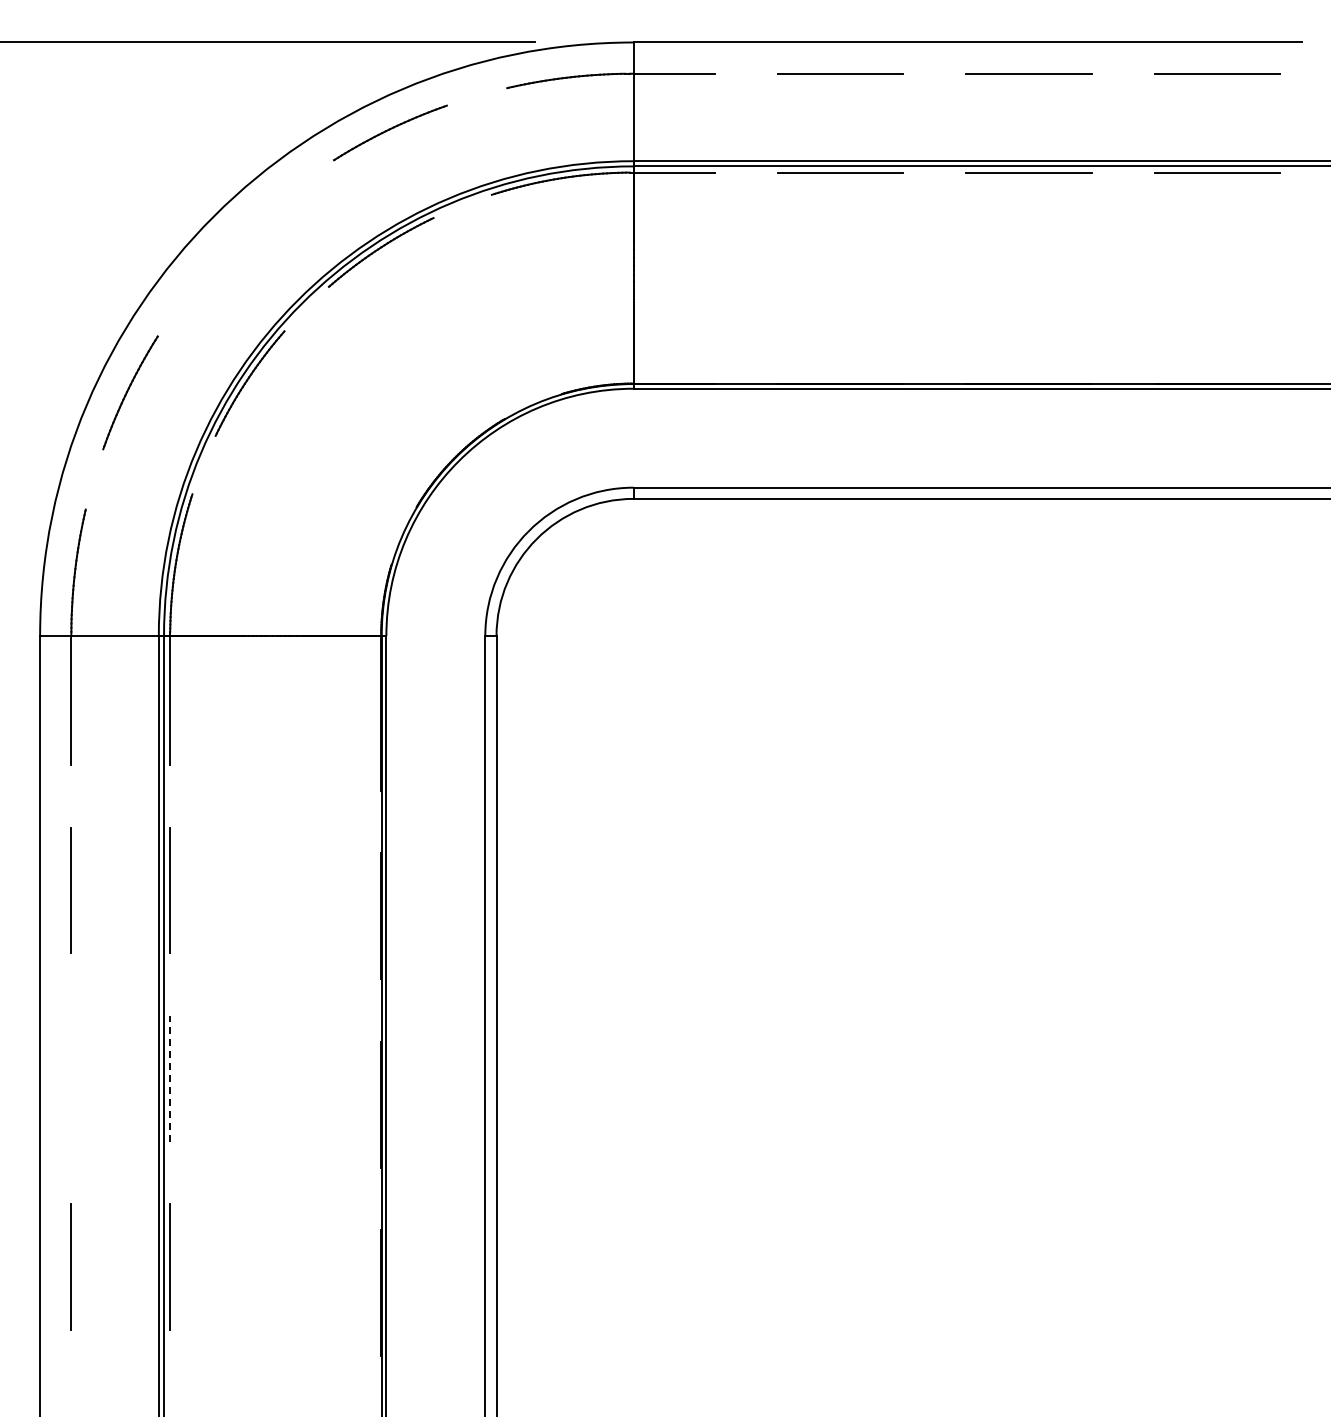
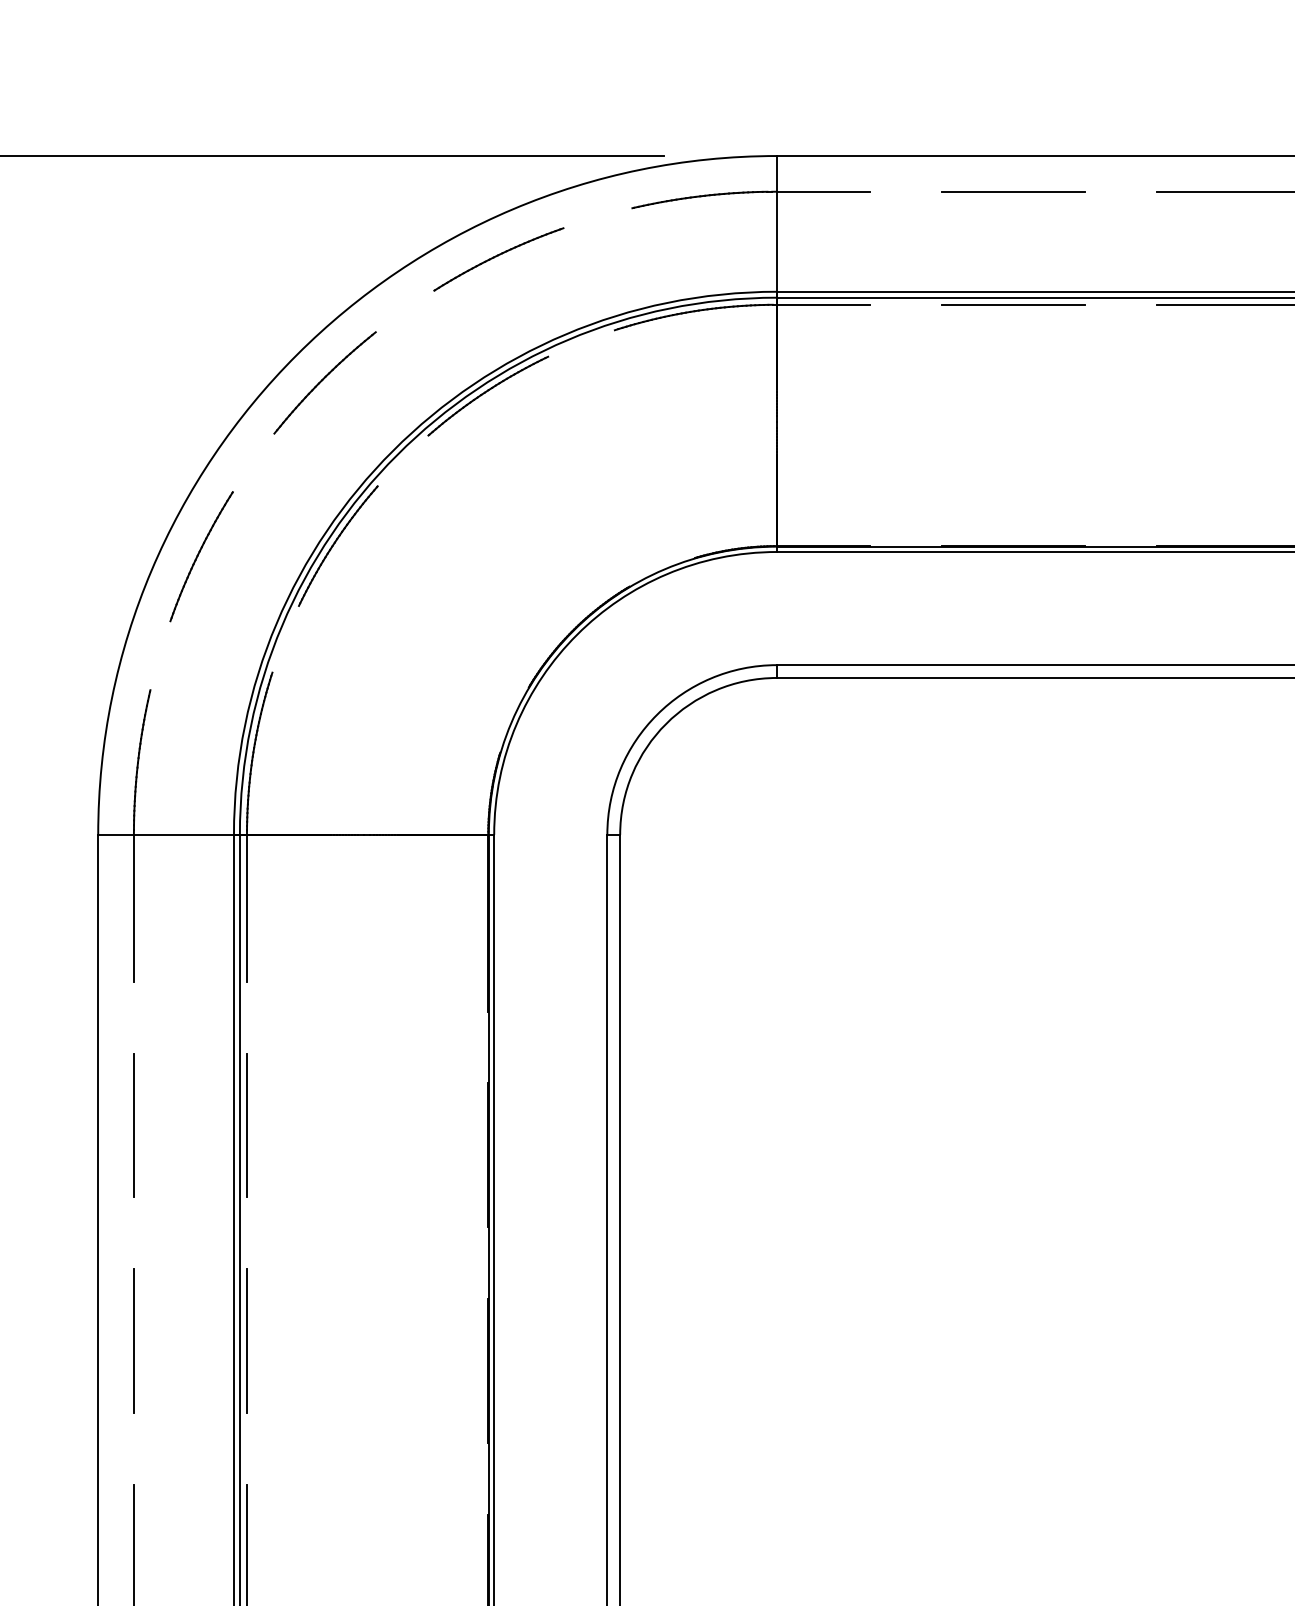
part: (238, 240) -> (325, 382), added
line: (71, 1078) -> (134, 1340), added
line: (170, 1078) -> (247, 1340), dashed -> solid

